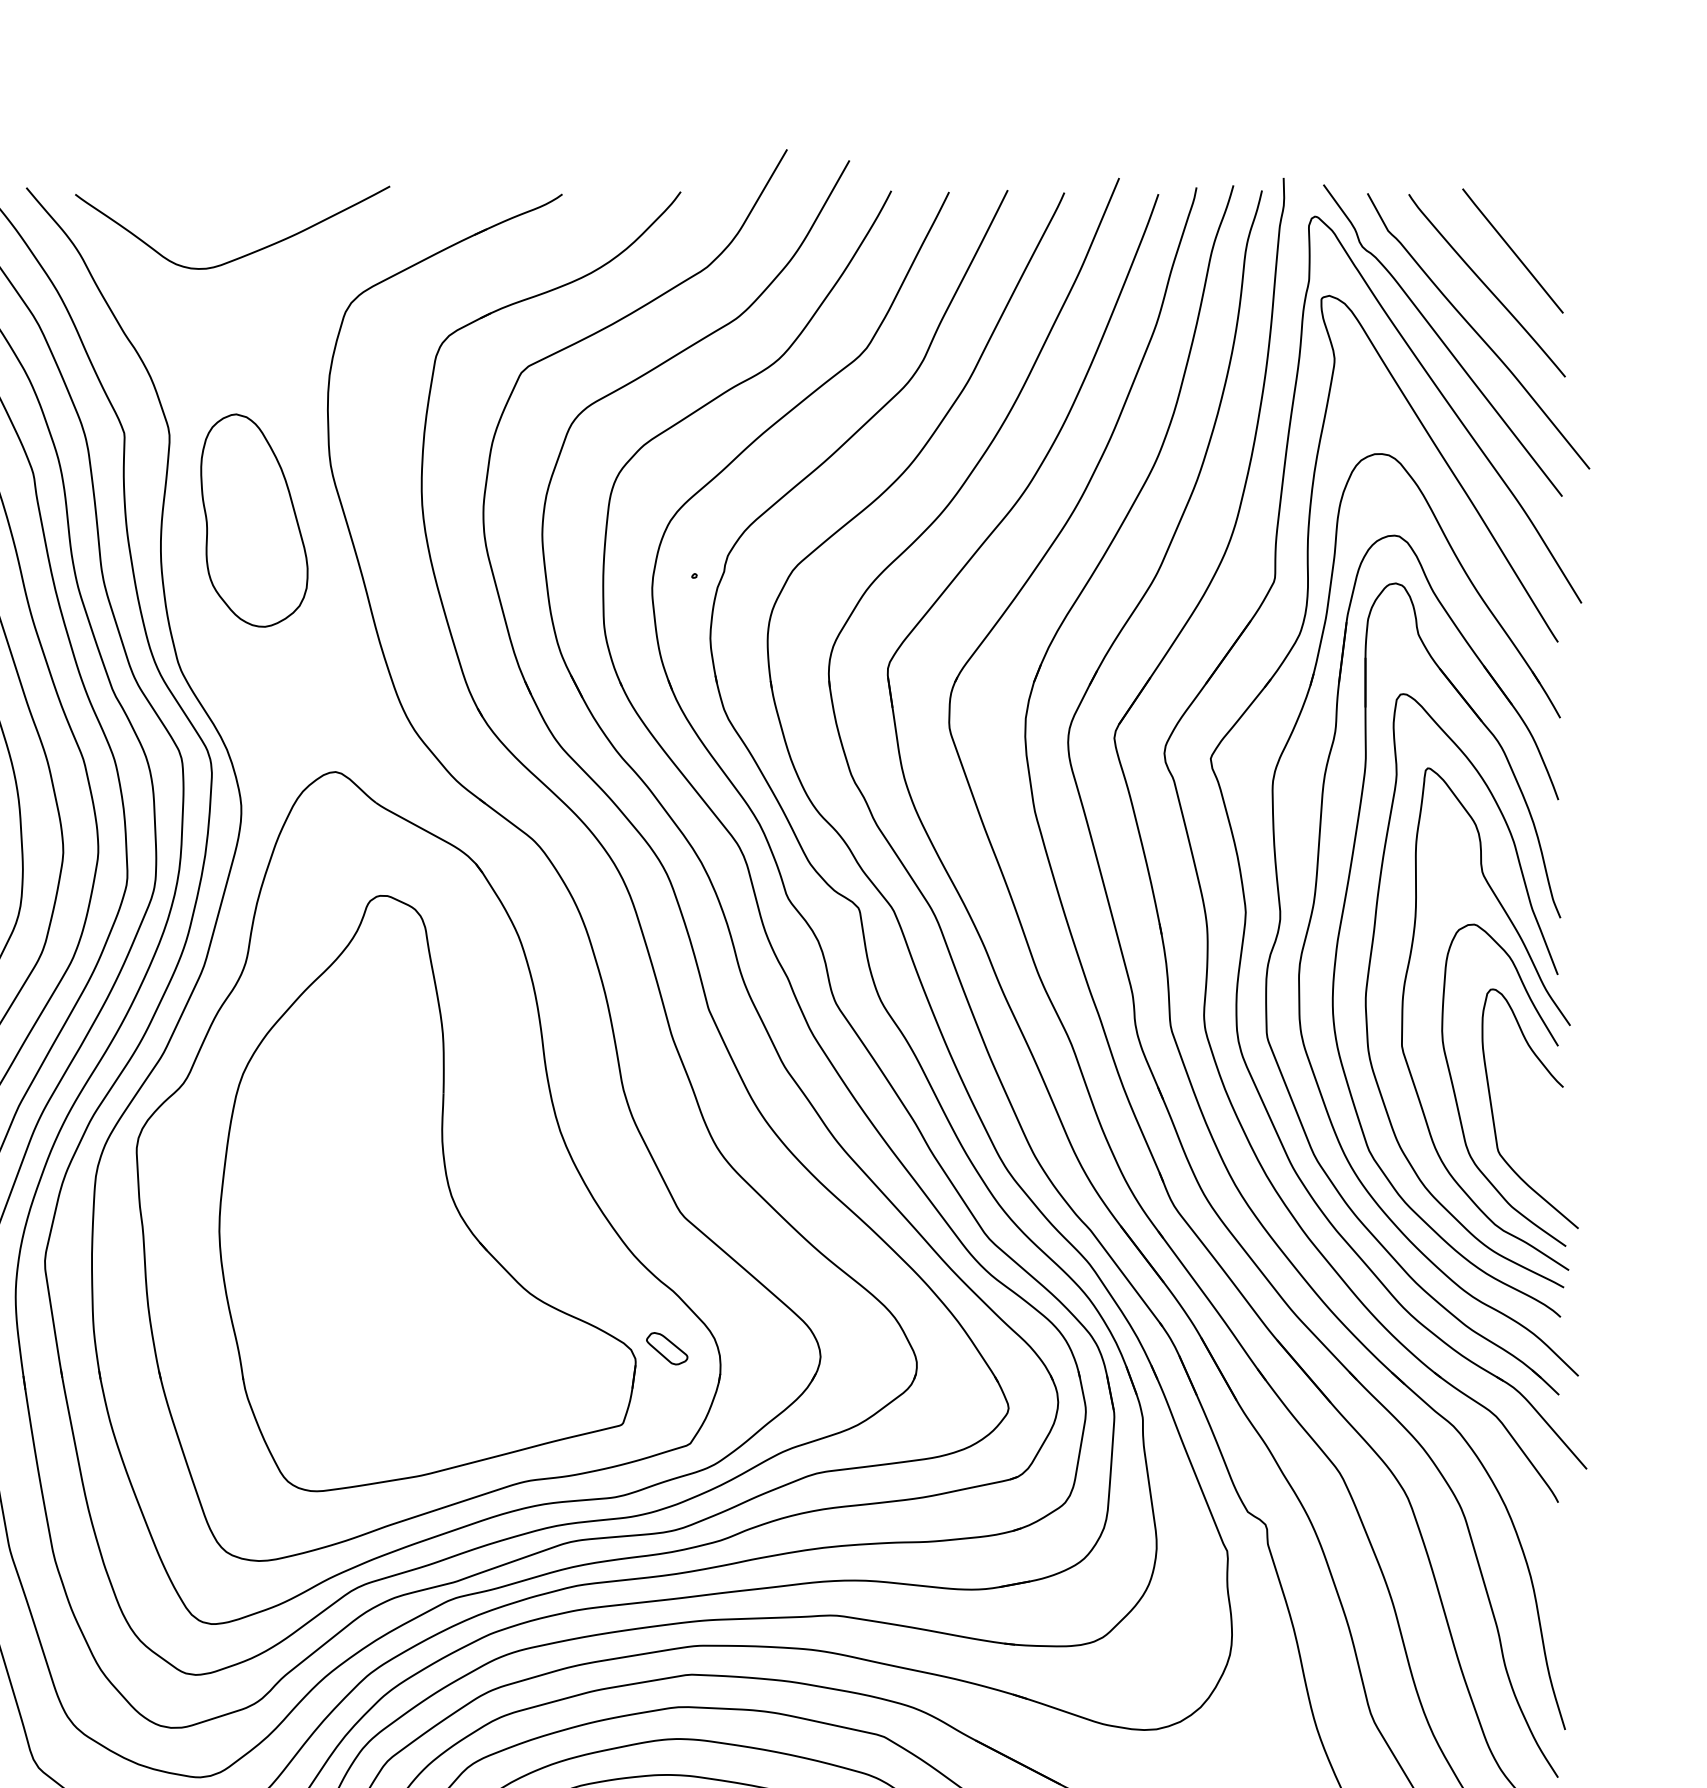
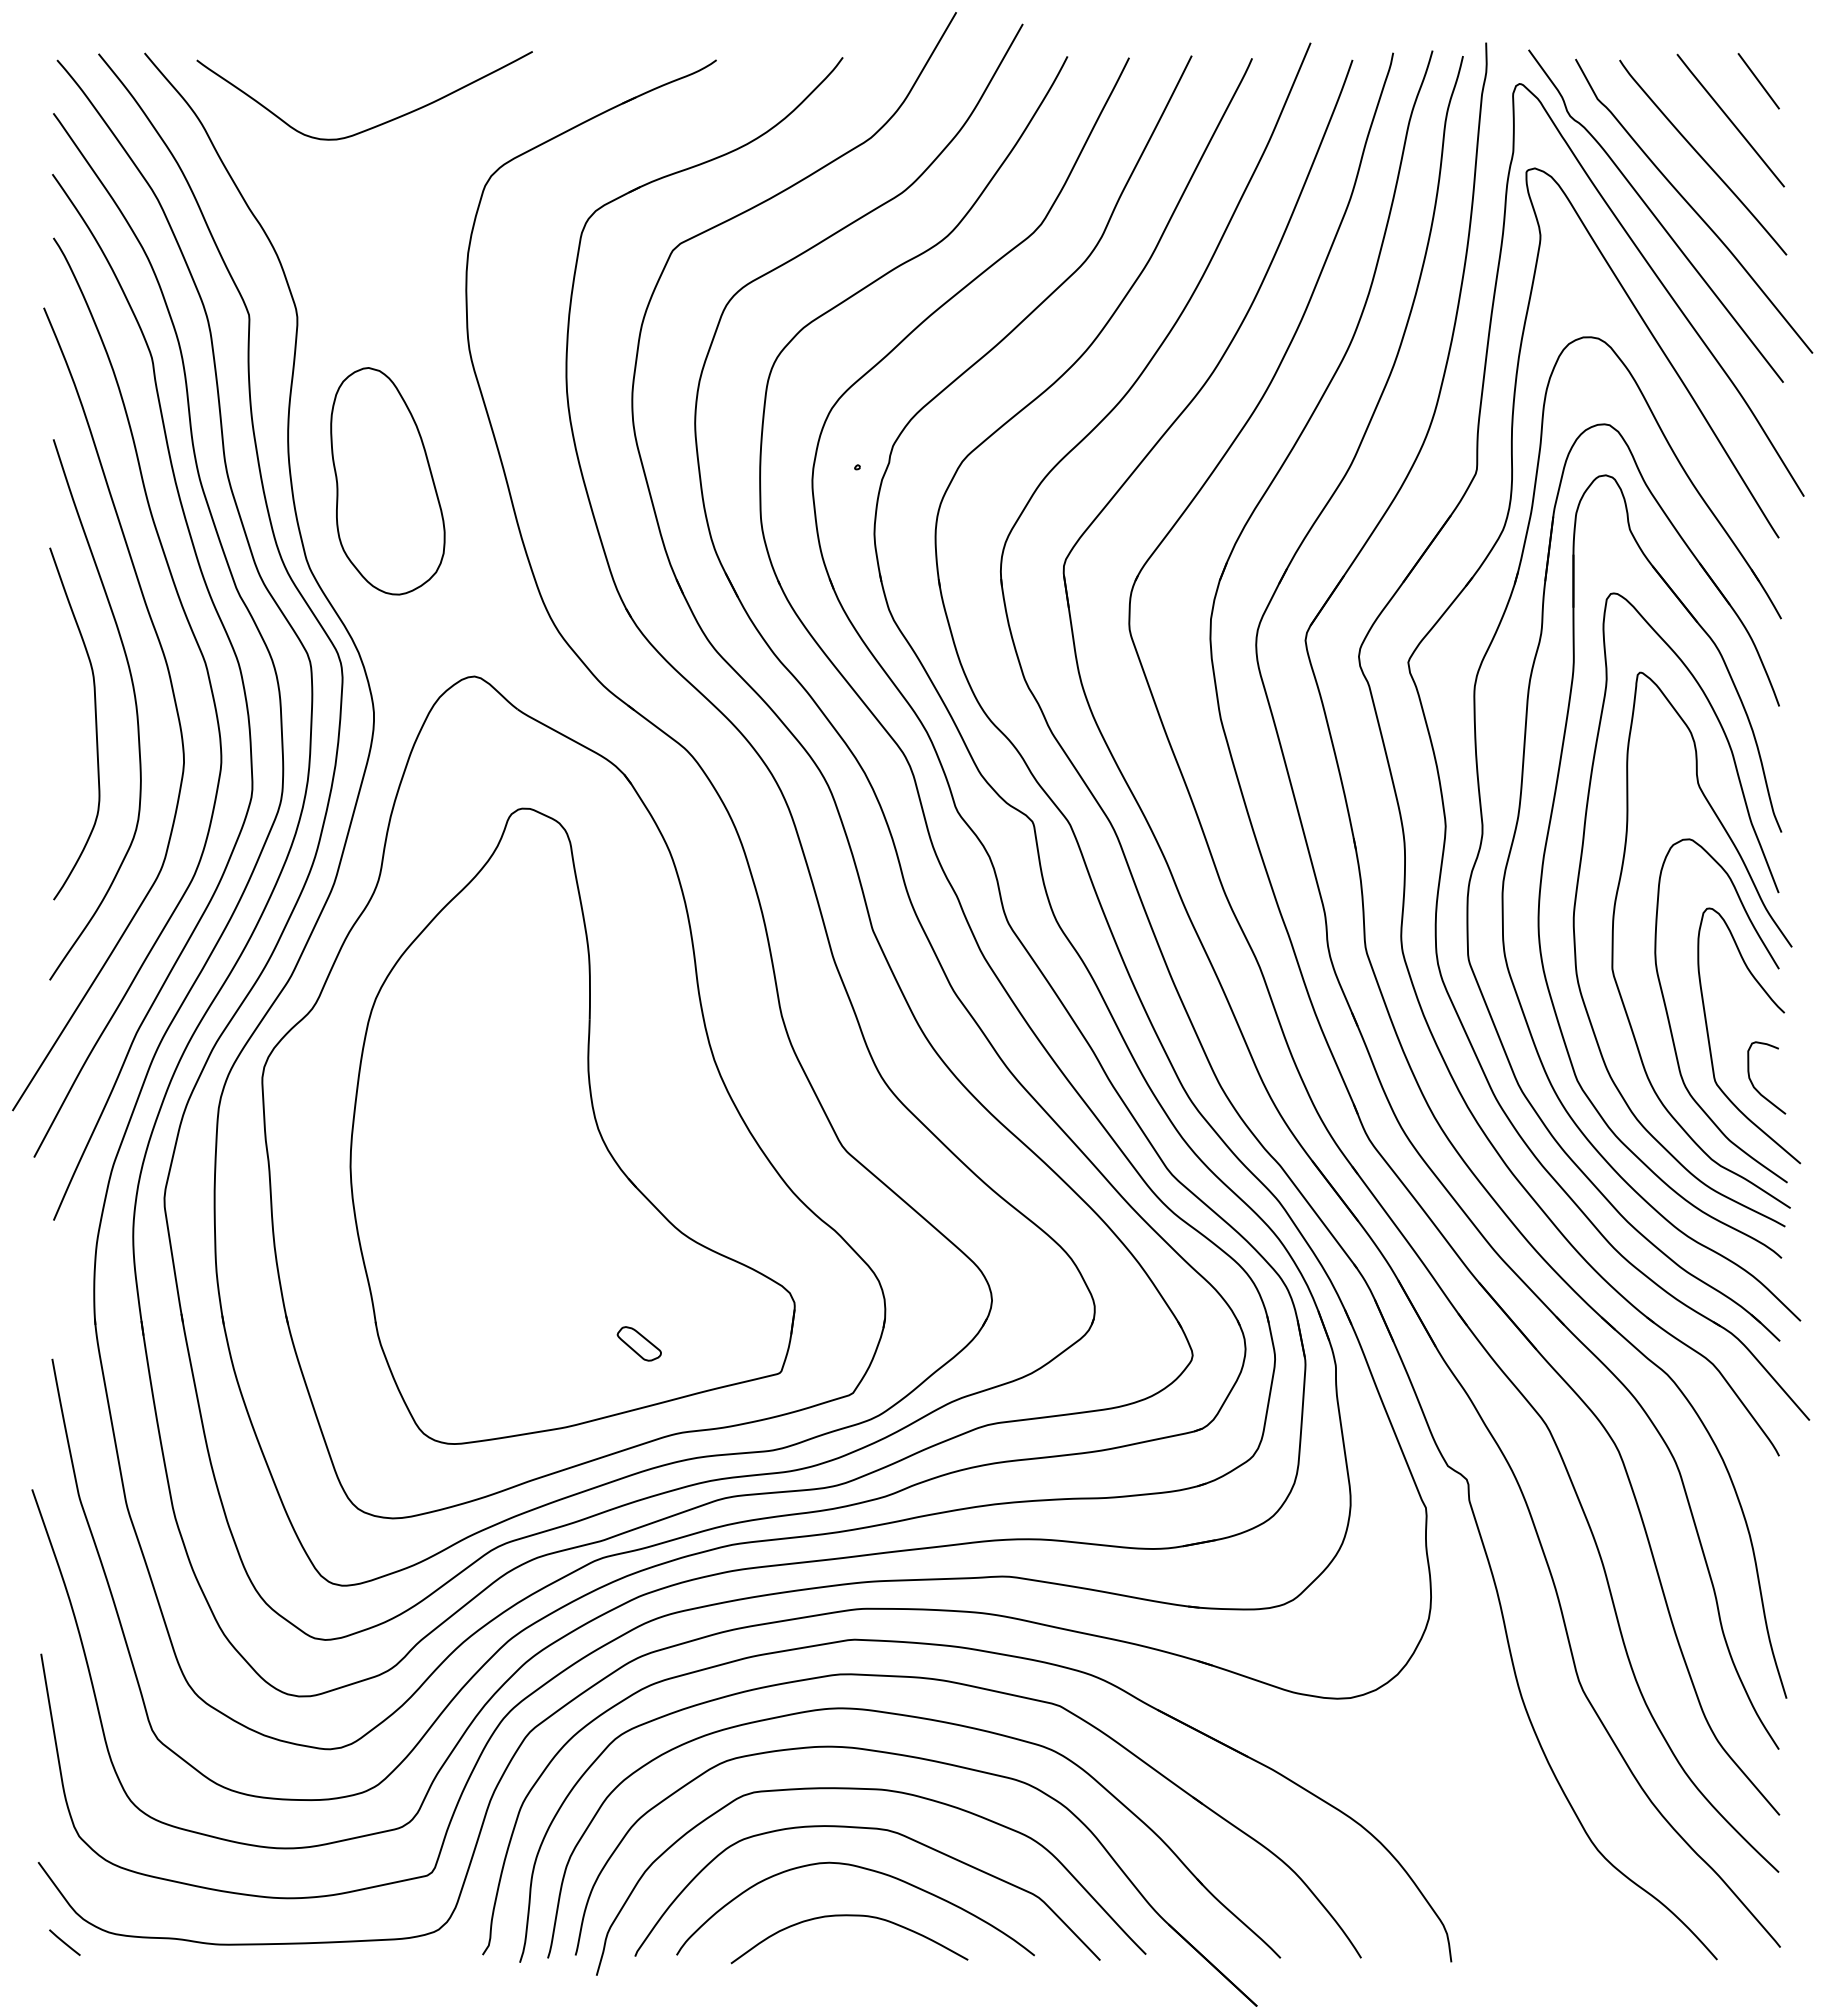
line: (1538, 214) -> (1758, 81), added
part: (254, 520) -> (387, 481), moved
curve: (1534, 1153) -> (1753, 1083), added
part: (666, 1348) -> (638, 1343), moved

